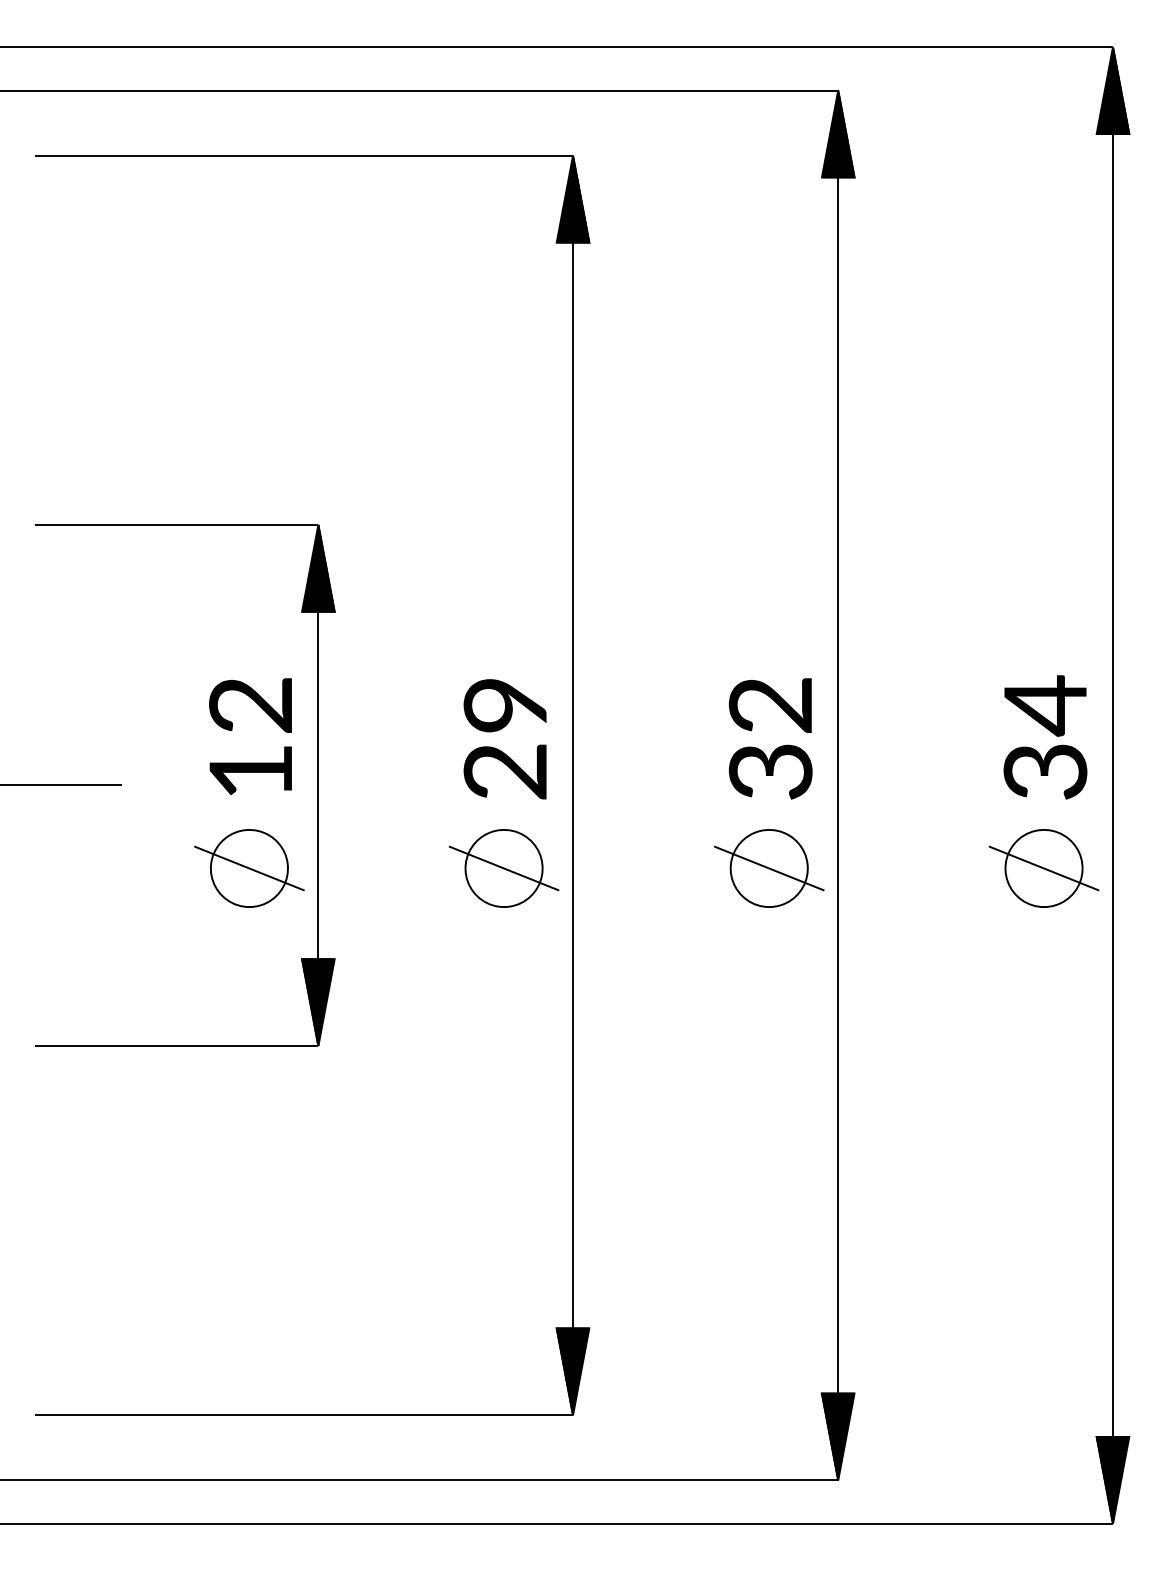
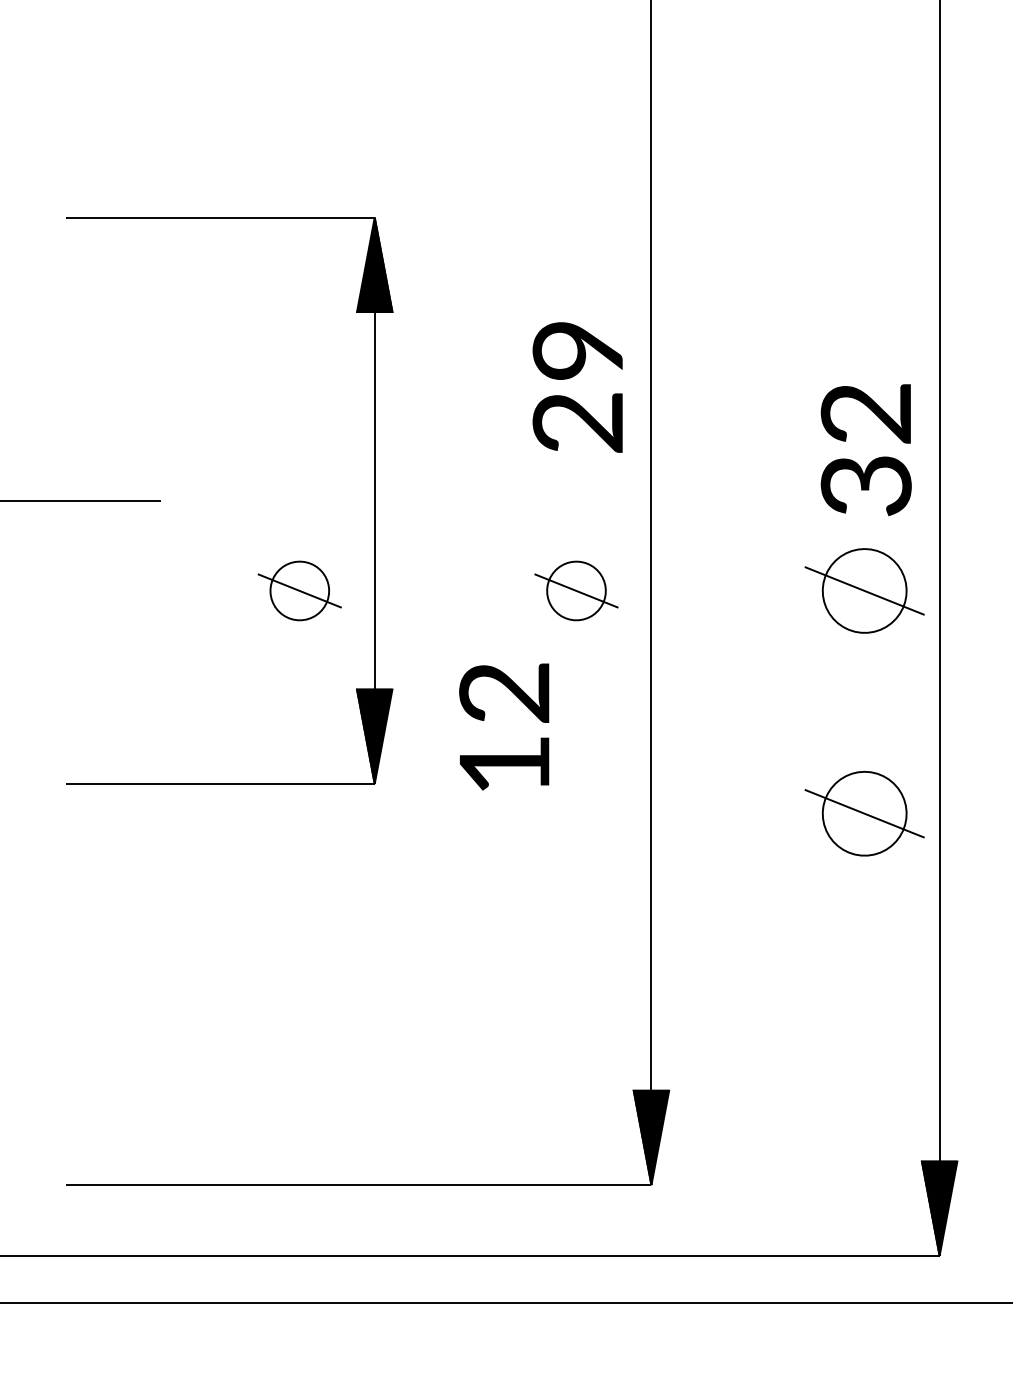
text: (250, 736) -> (504, 726), moved
text: (504, 739) -> (576, 387), moved
part: (249, 868) -> (299, 590), size x0.7
part: (503, 868) -> (575, 590), size x0.7
part: (769, 1073) -> (864, 813), added

